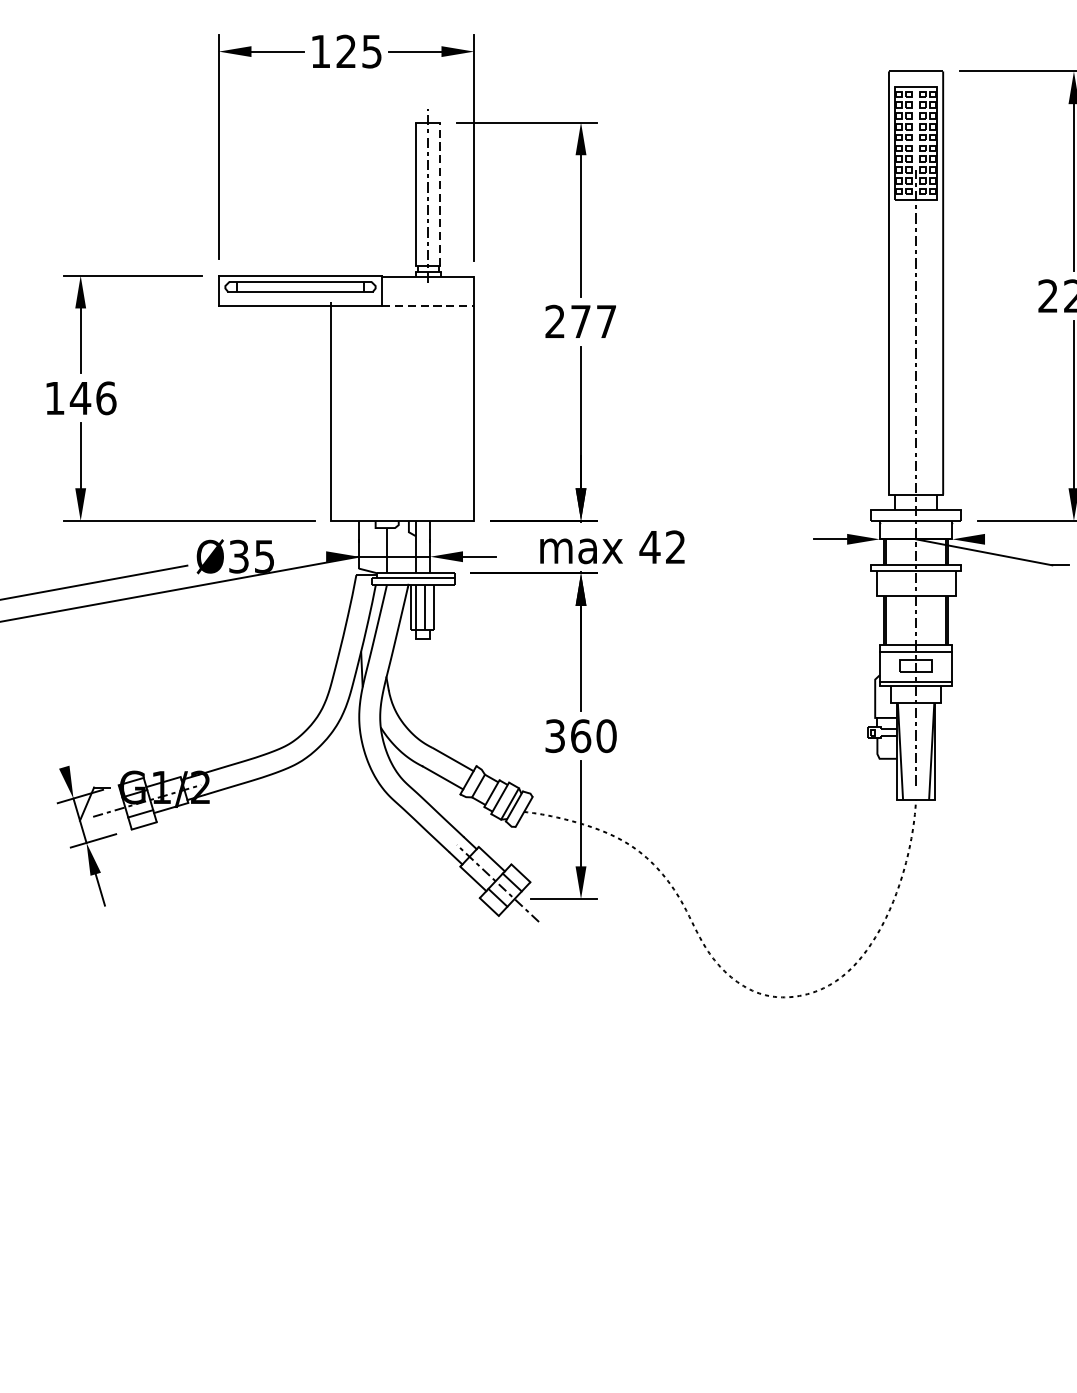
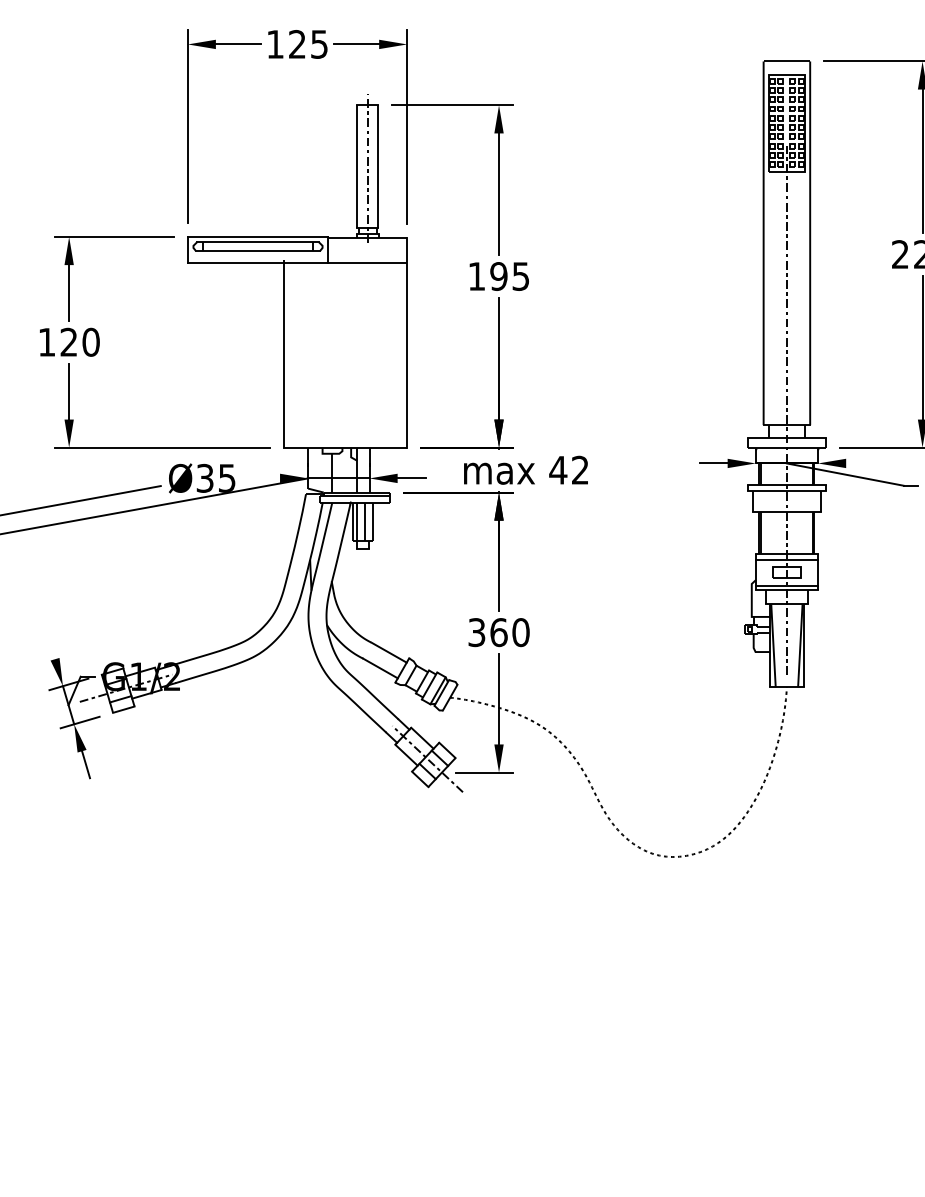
line: (440, 193) -> (378, 166), dashed -> solid
line: (429, 306) -> (368, 263), dashed -> solid
text: (580, 321) -> (498, 276), 277 -> 195
text: (92, 397) -> (79, 341), 146 -> 120

